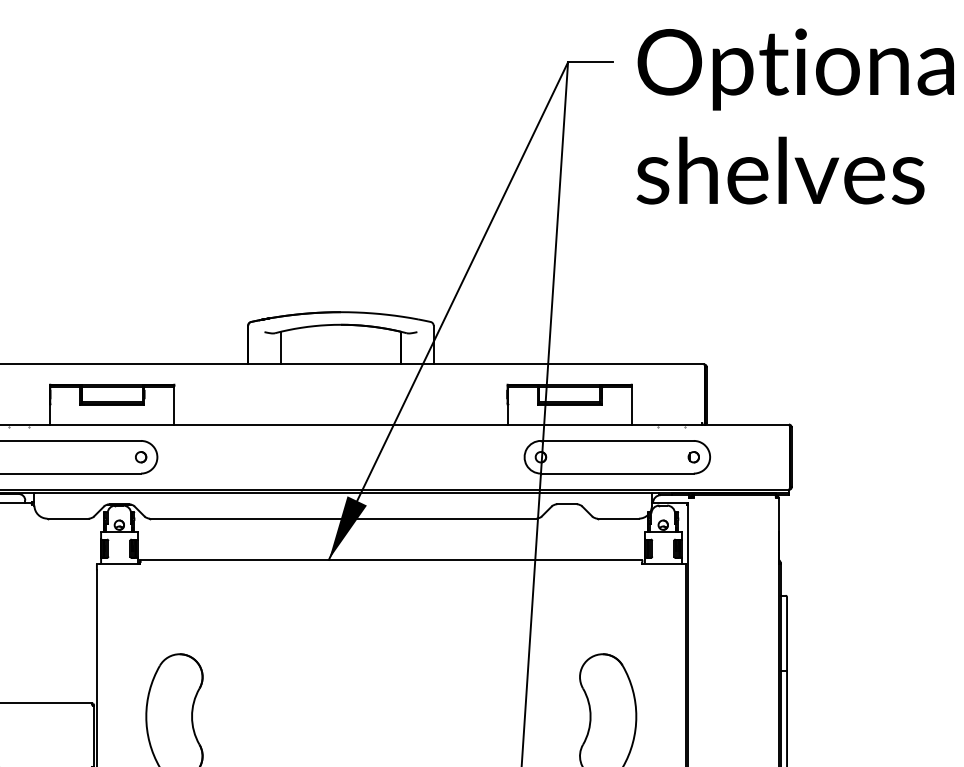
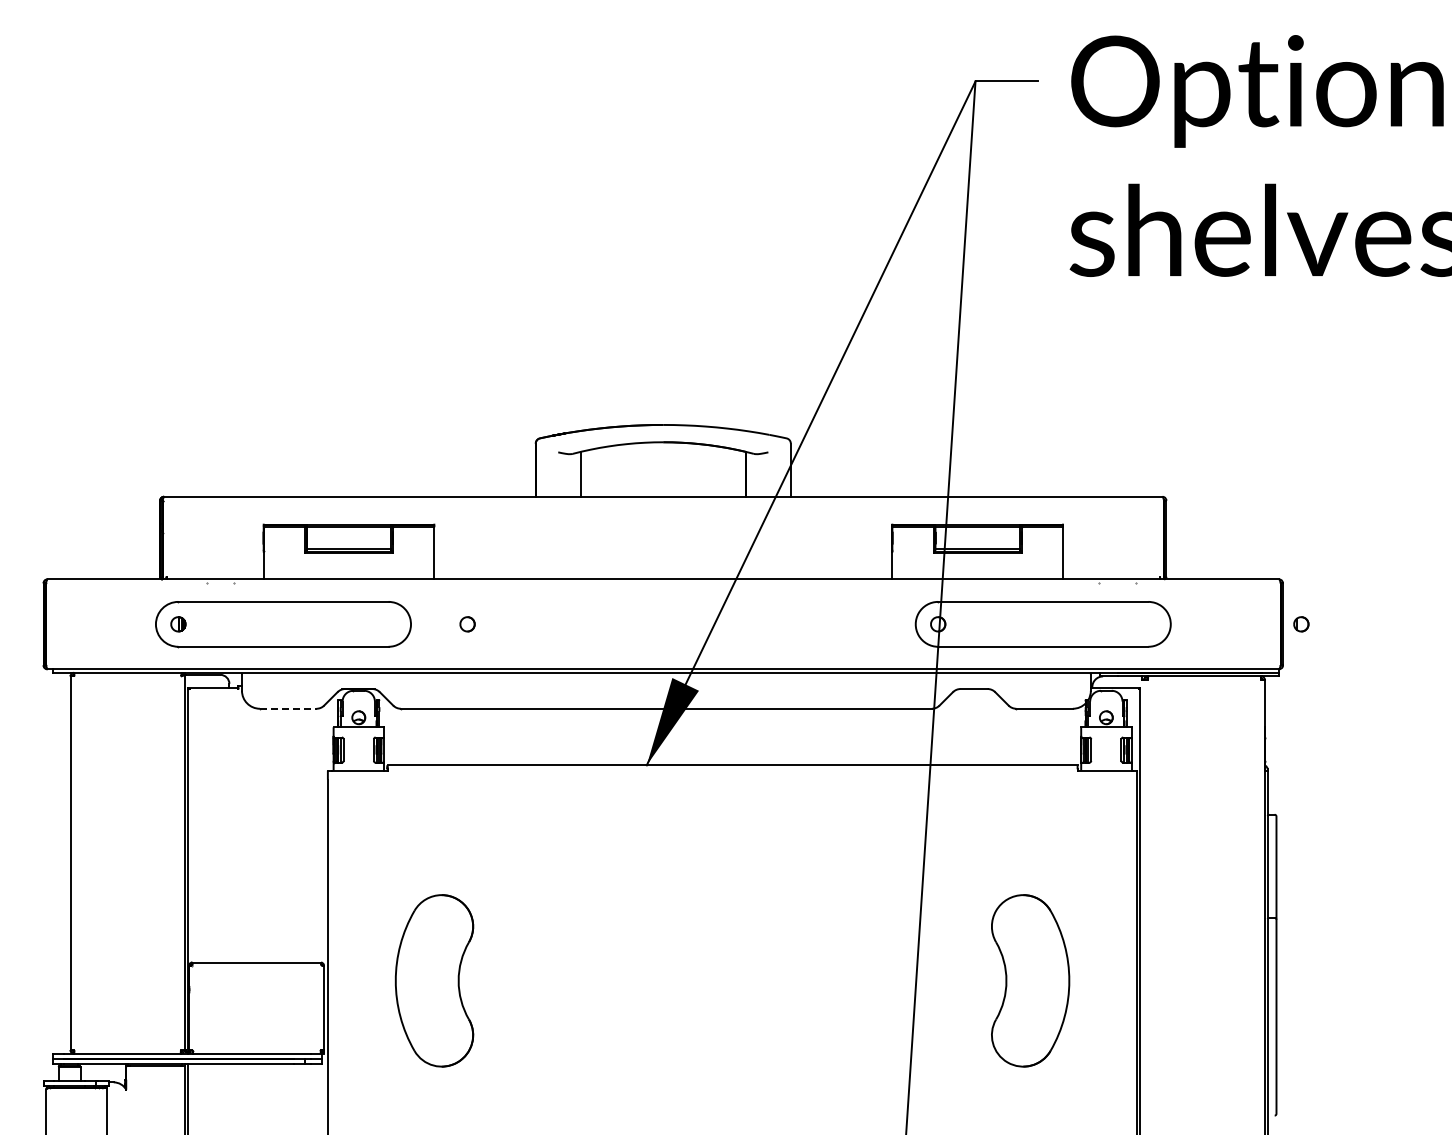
part: (141, 457) -> (467, 624), moved
part: (693, 457) -> (1301, 624), moved
line: (68, 518) -> (288, 708), solid -> dashed

